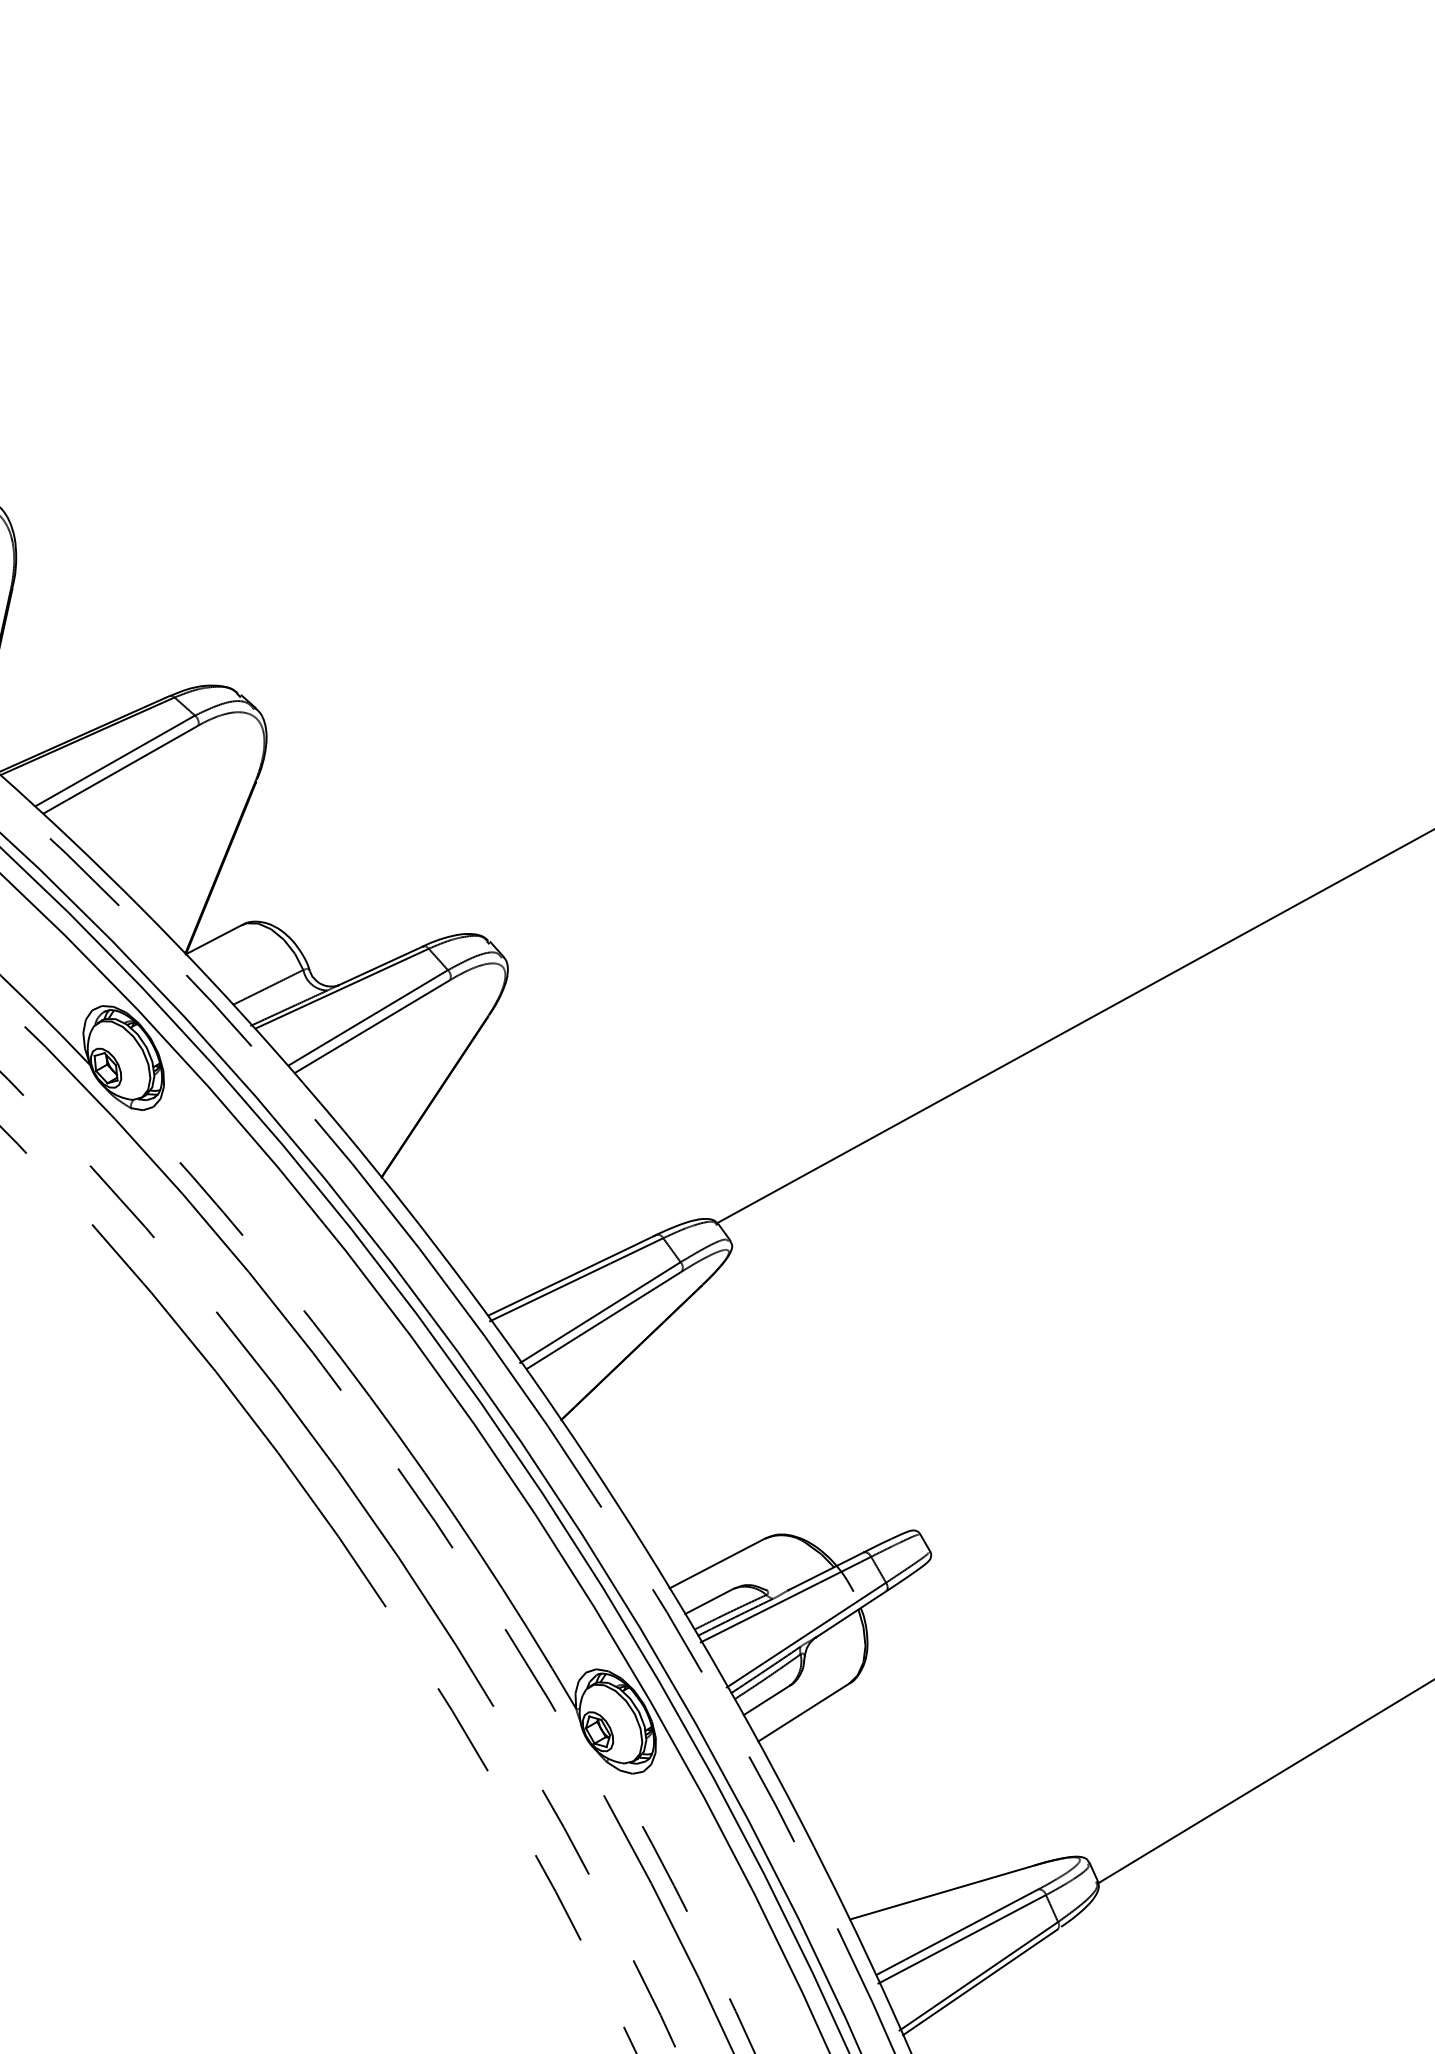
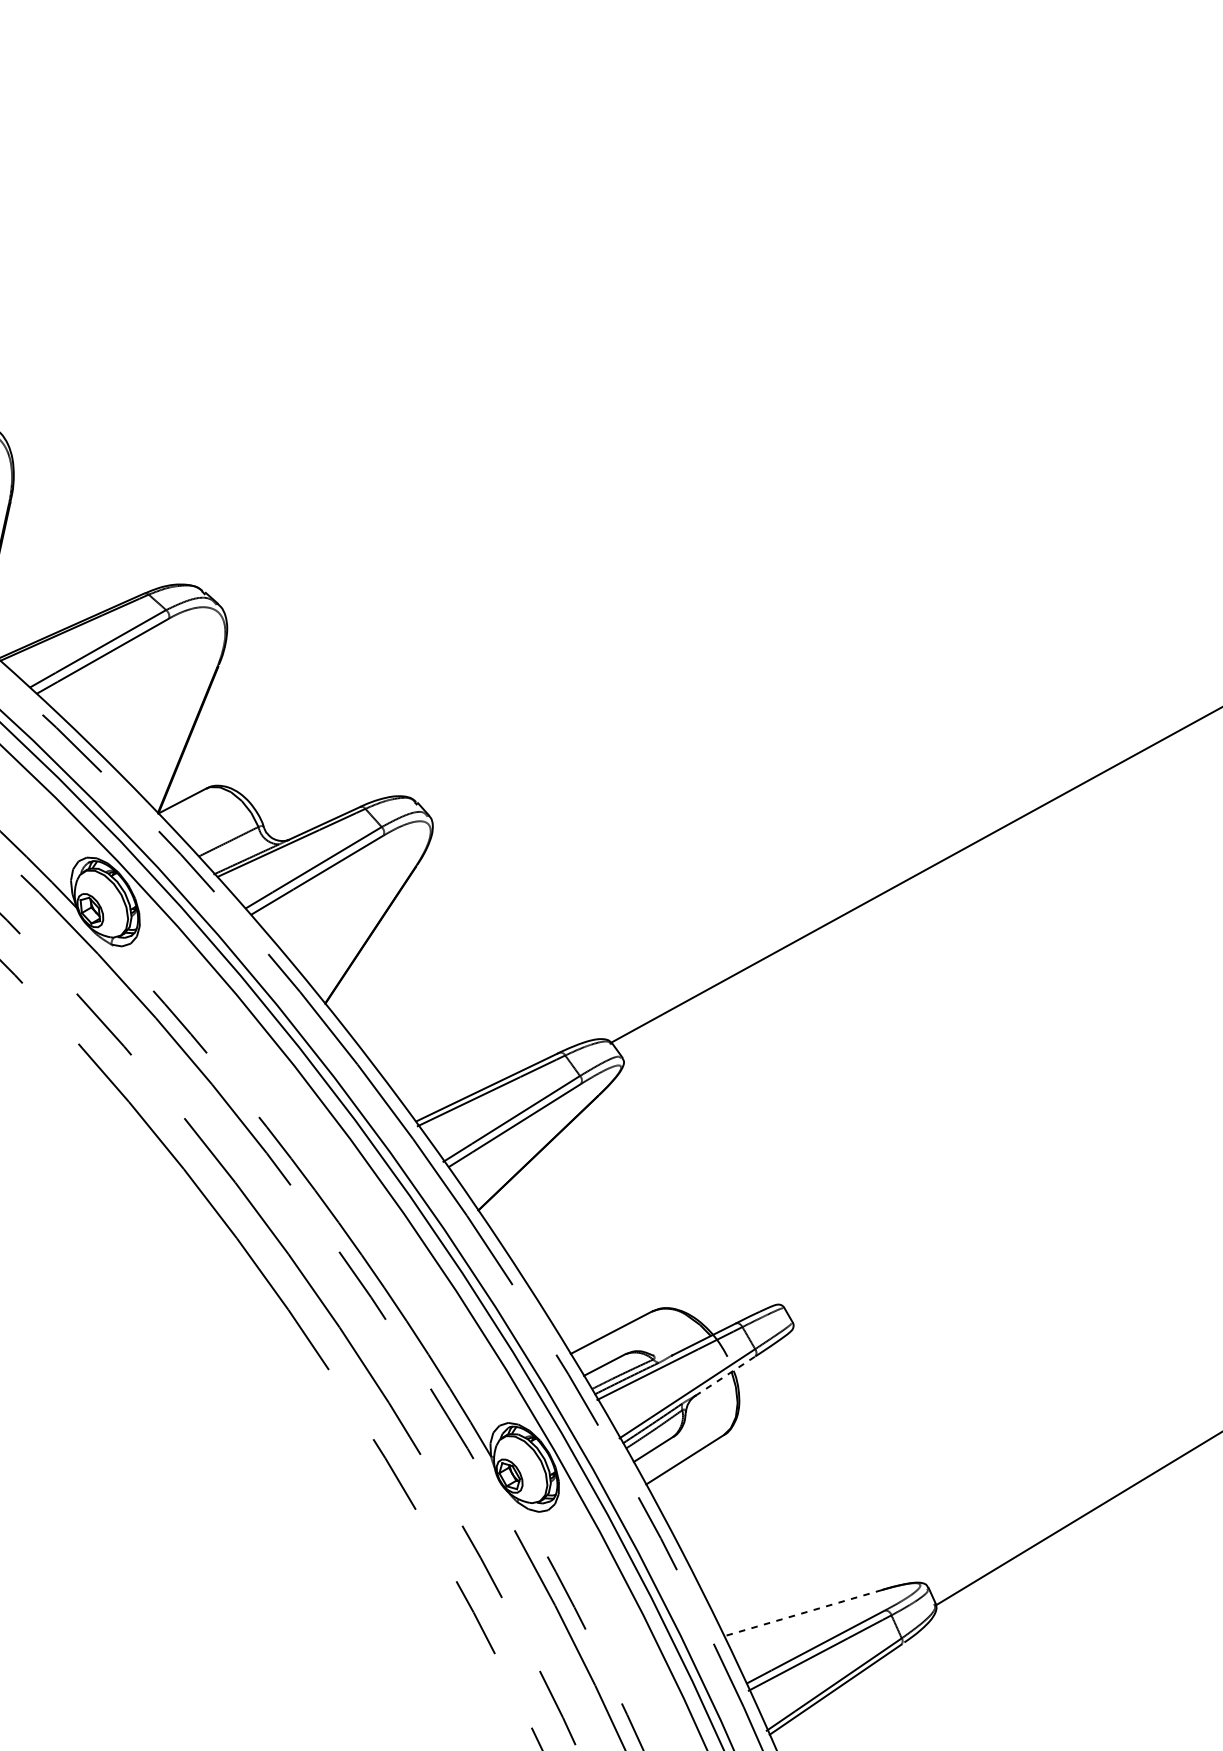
line: (851, 1614) -> (725, 1376), solid -> dashed
line: (941, 1892) -> (802, 1613), solid -> dashed

